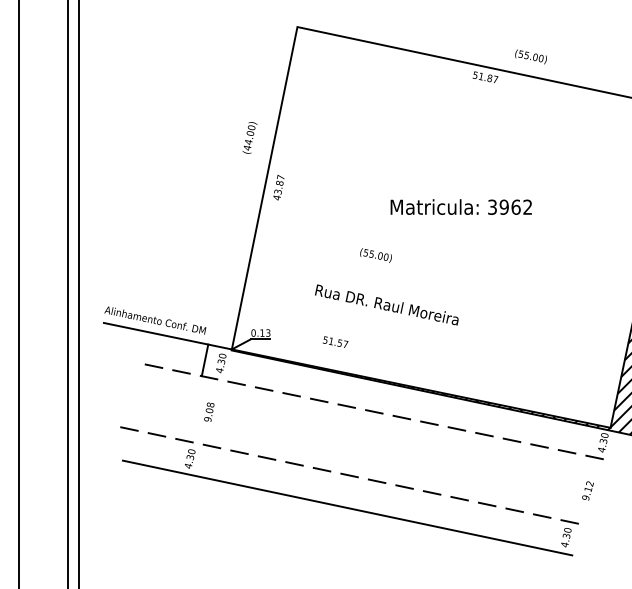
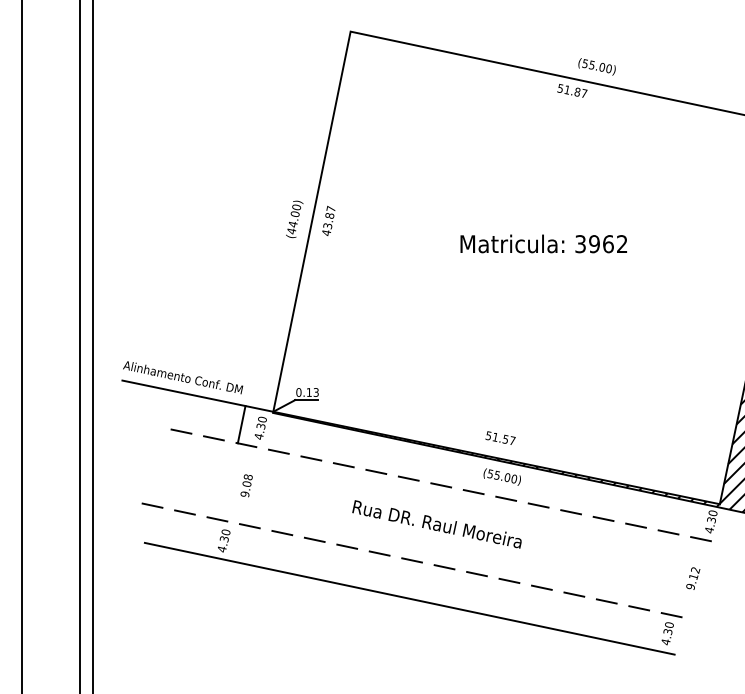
text: (530, 56) -> (596, 66), moved
text: (249, 138) -> (294, 219), moved
text: (375, 255) -> (501, 476), moved
text: (386, 305) -> (436, 524), moved
text: (335, 341) -> (500, 437), moved

